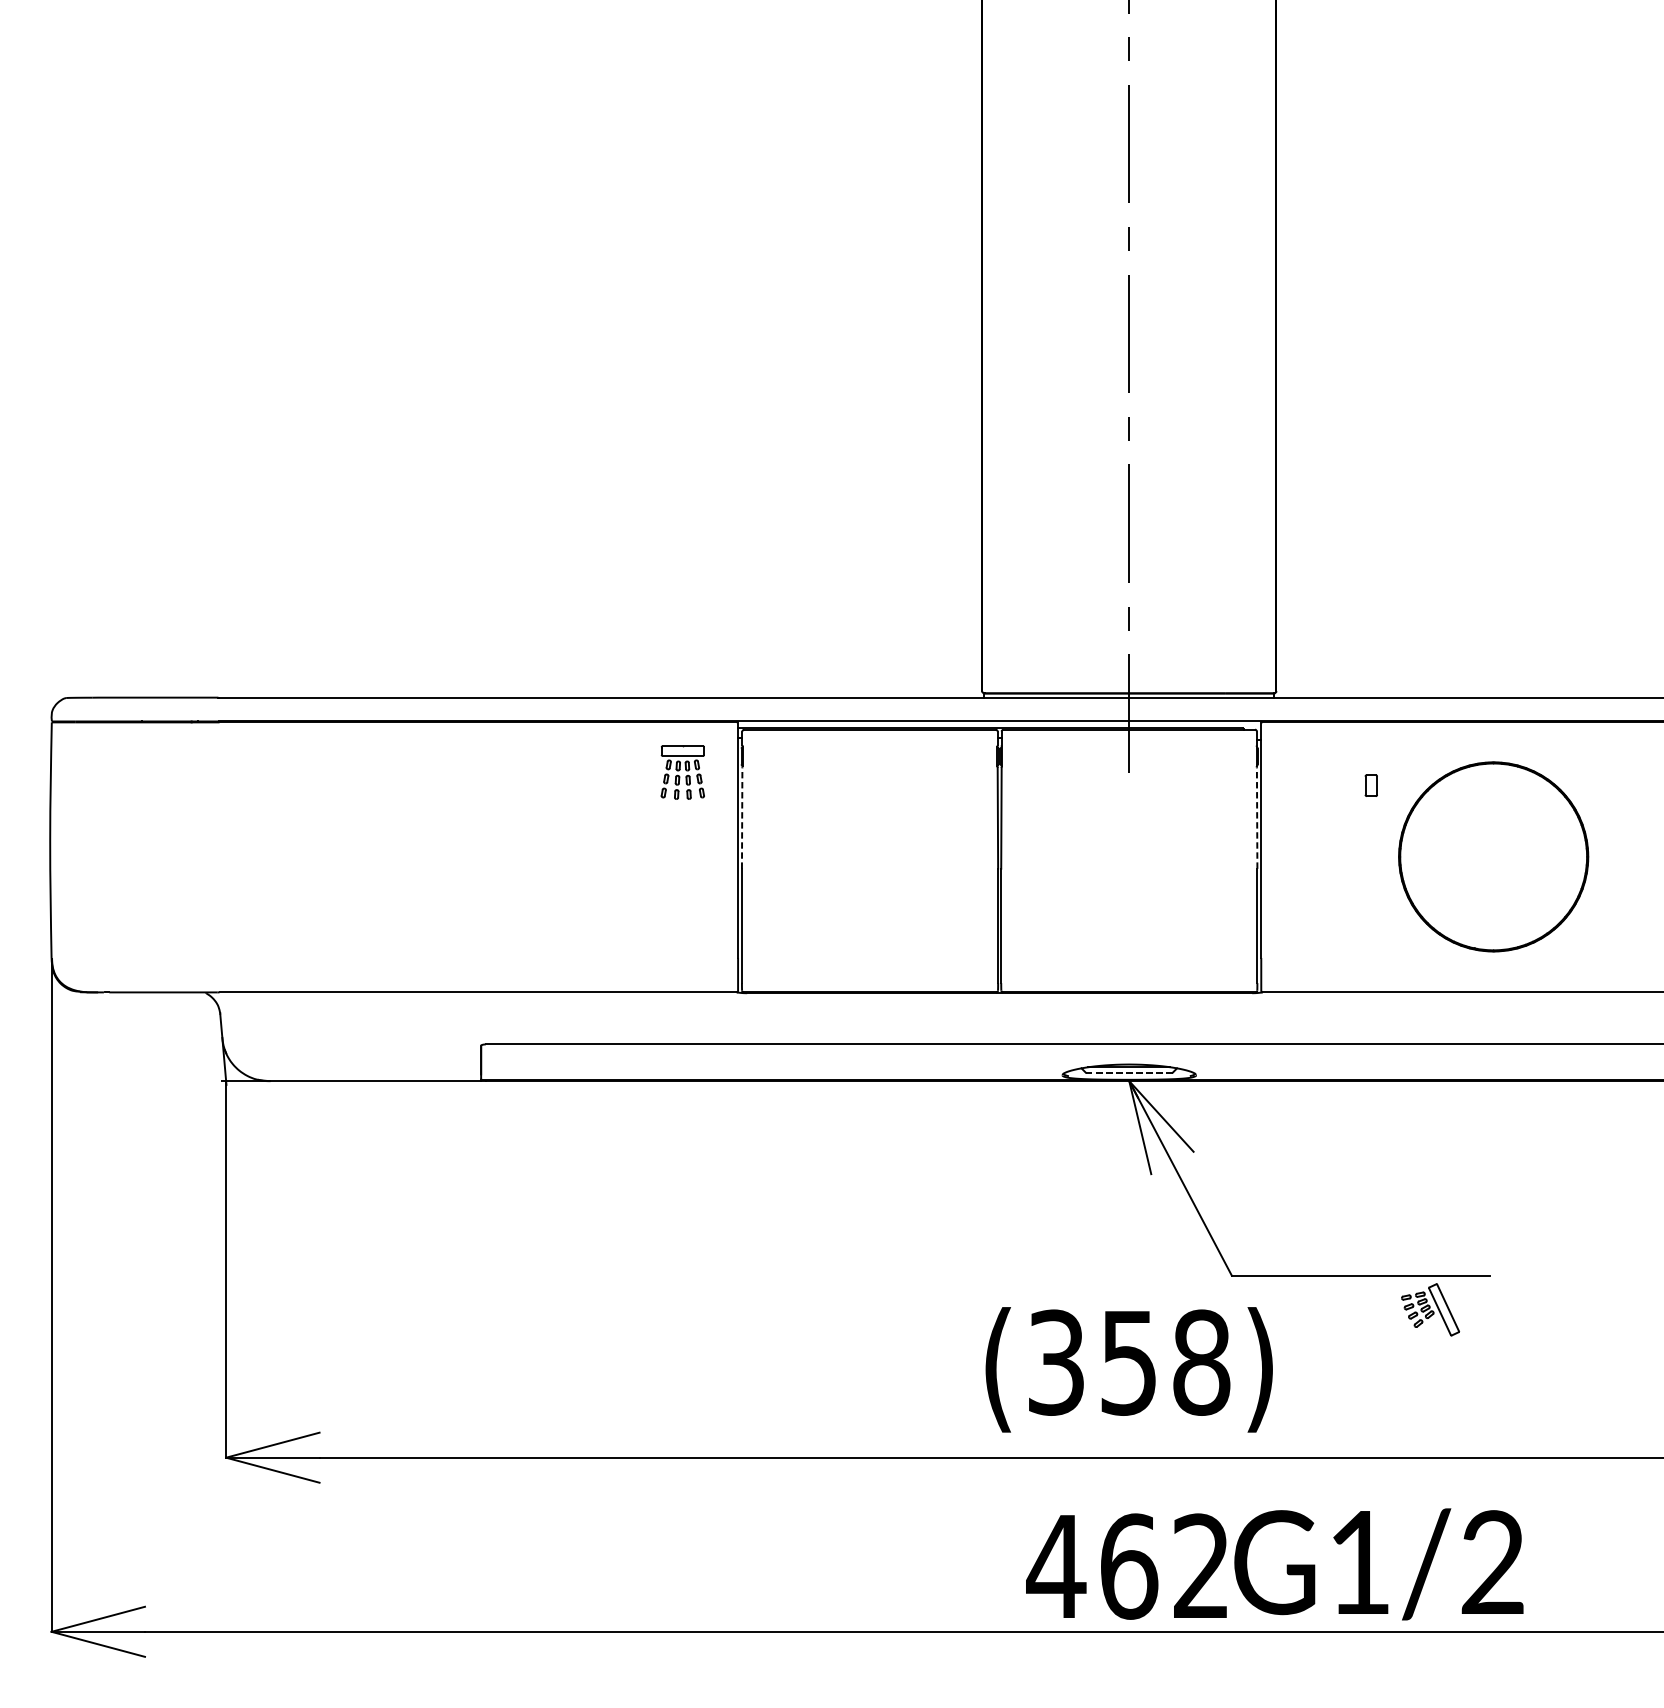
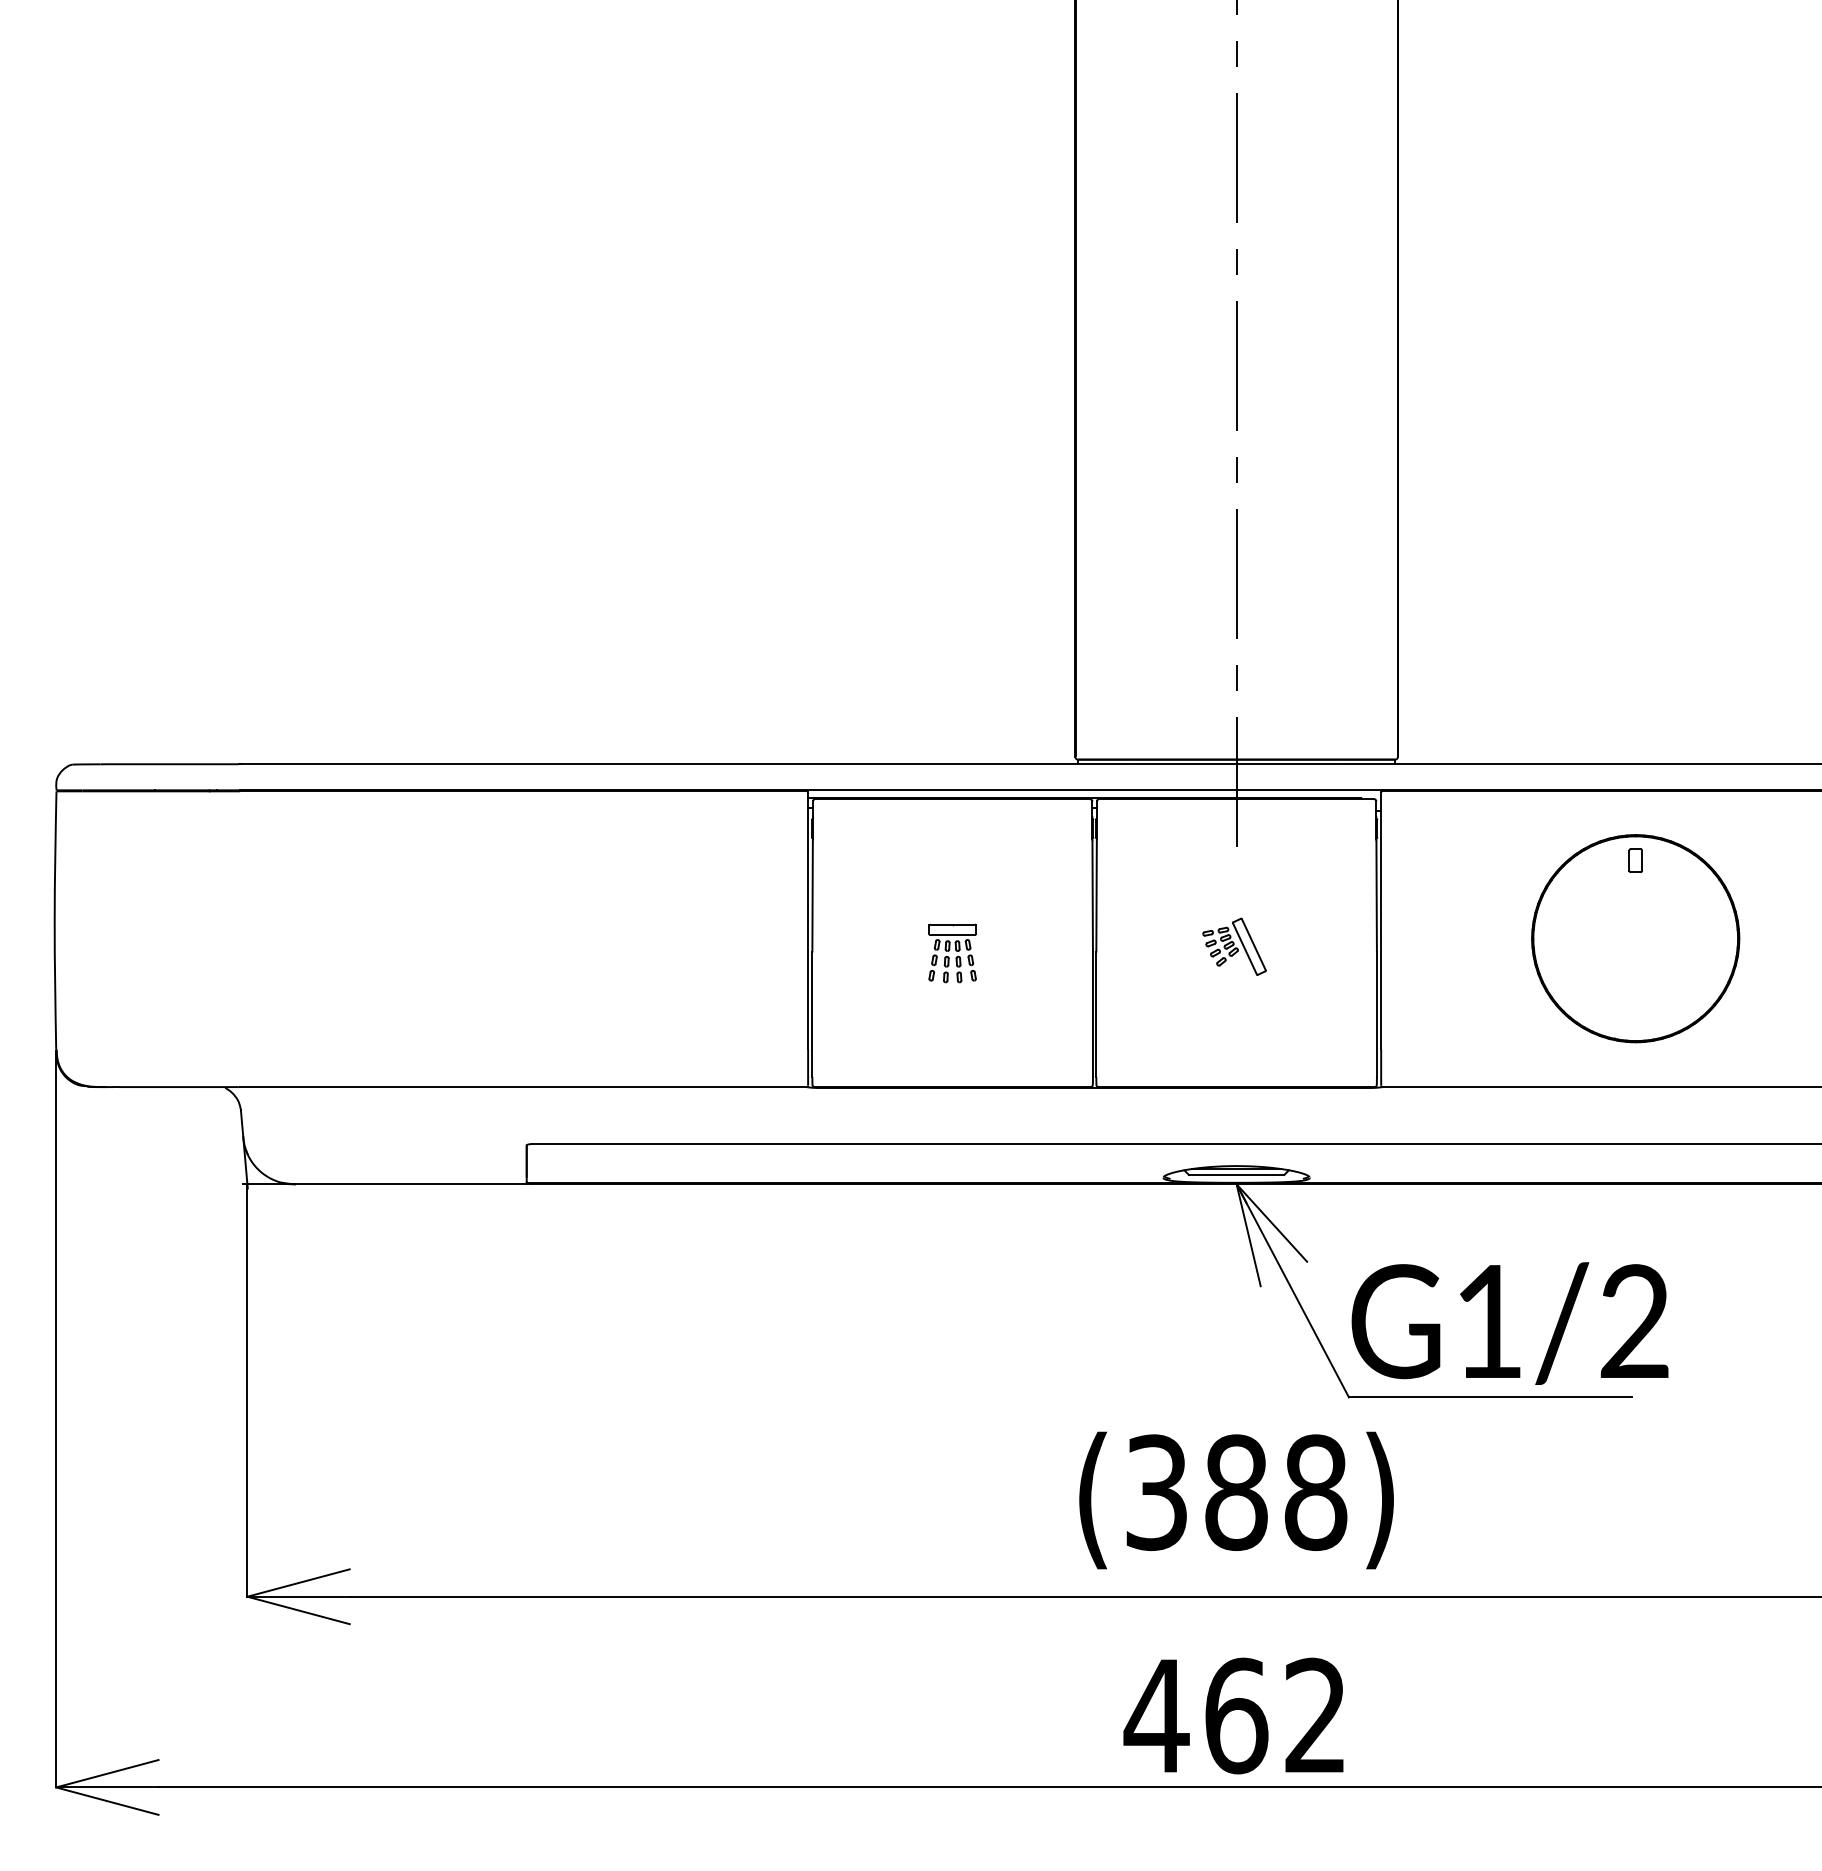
part: (682, 772) -> (952, 953), moved
part: (1371, 785) -> (1635, 860), moved
line: (742, 817) -> (812, 895), dashed -> solid
line: (1257, 817) -> (1376, 895), dashed -> solid
line: (1129, 1072) -> (1236, 1174), dashed -> solid
part: (1430, 1309) -> (1234, 946), moved
text: (1129, 1362) -> (1236, 1492), (358) -> (388)
text: (1378, 1564) -> (1509, 1323), moved

